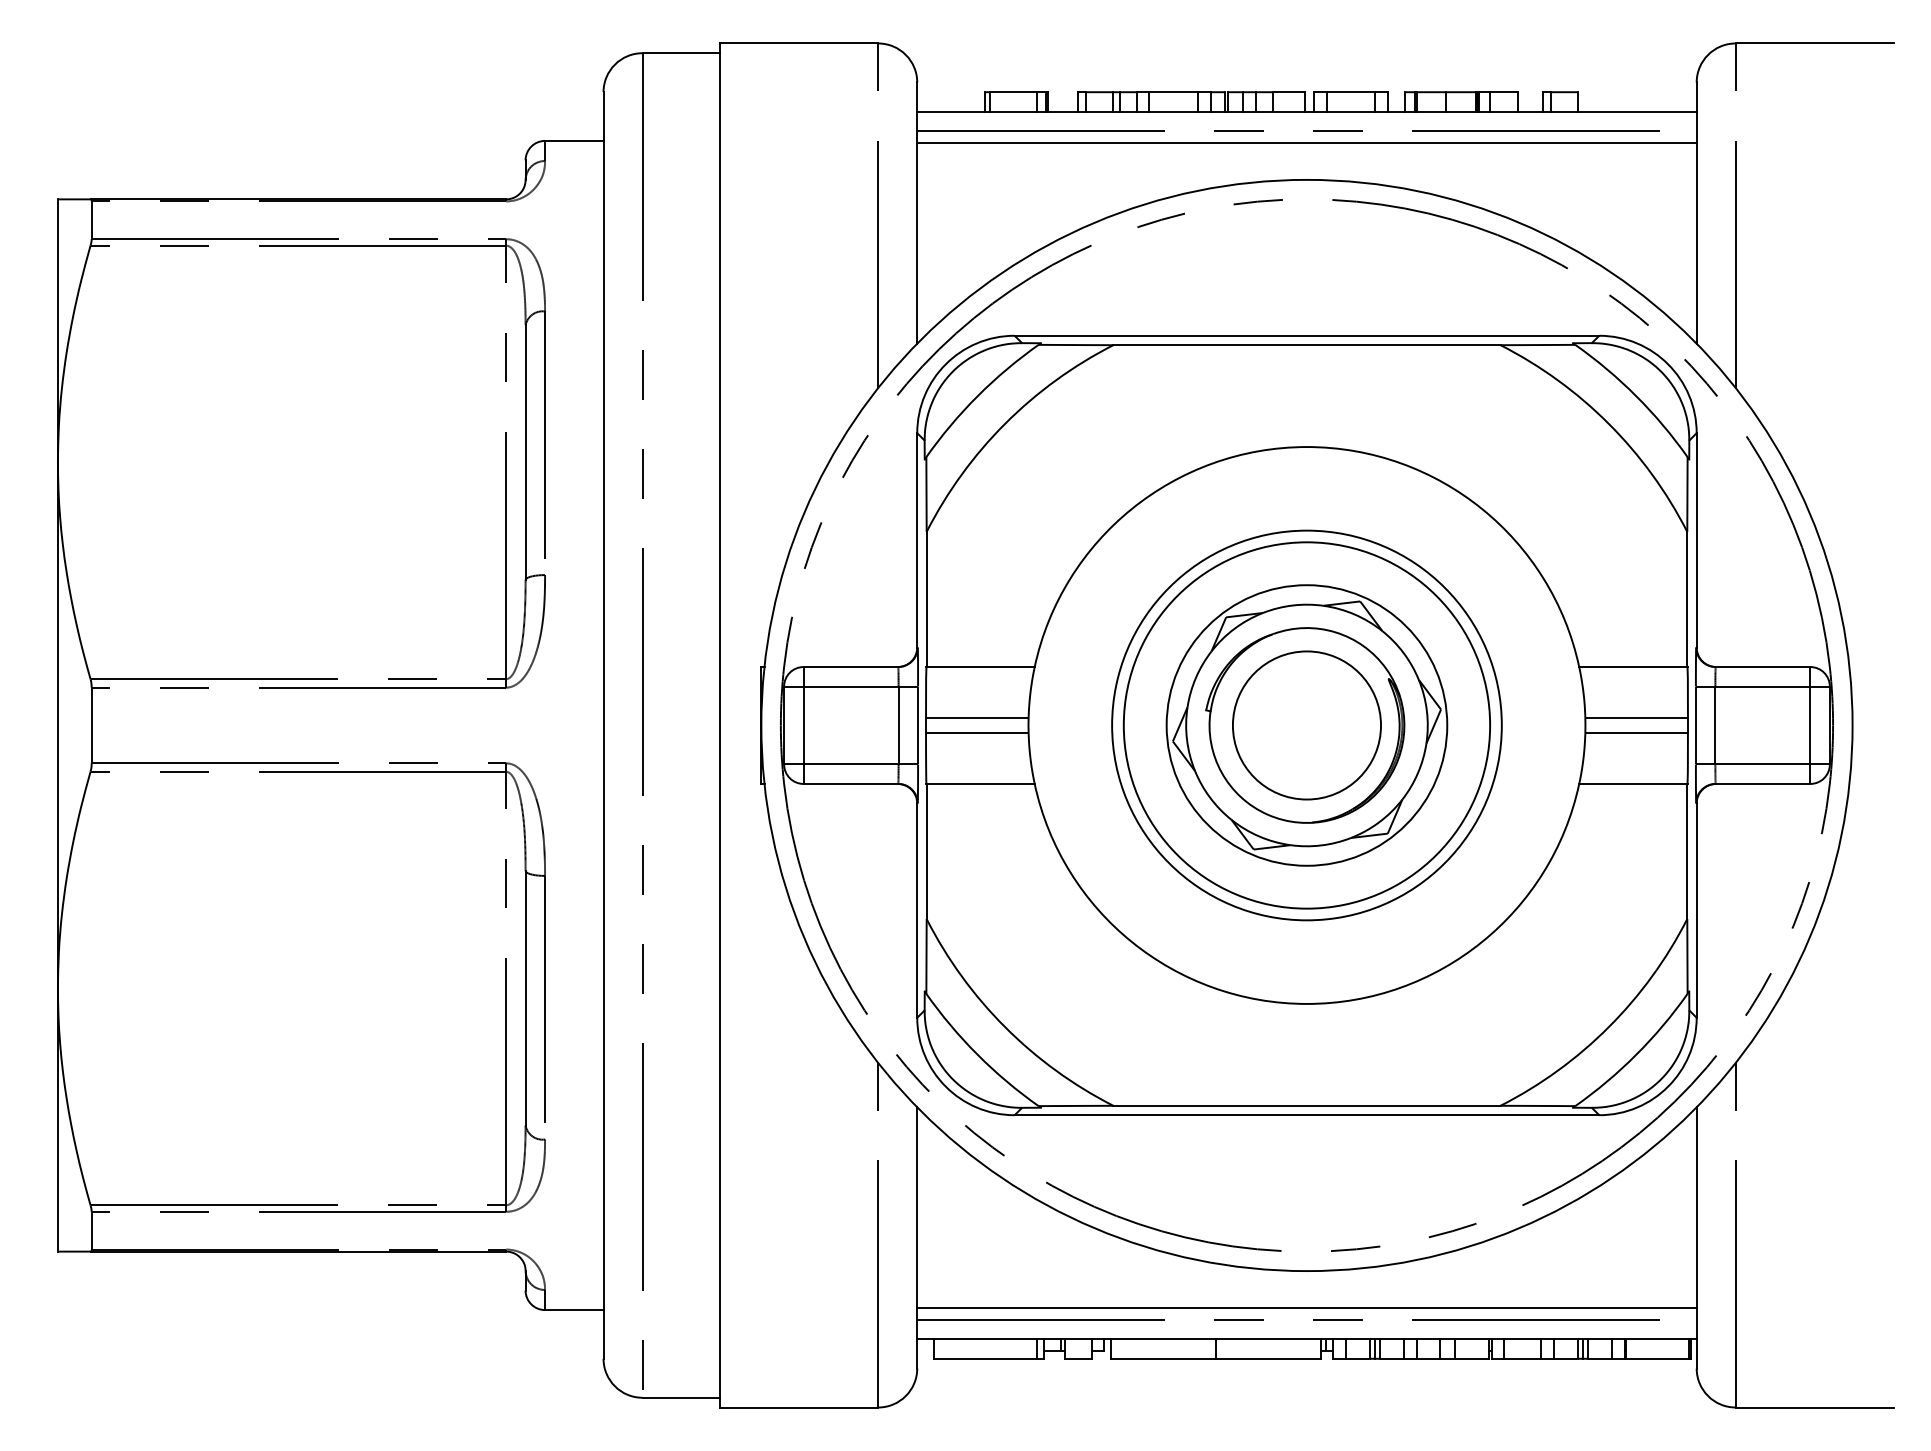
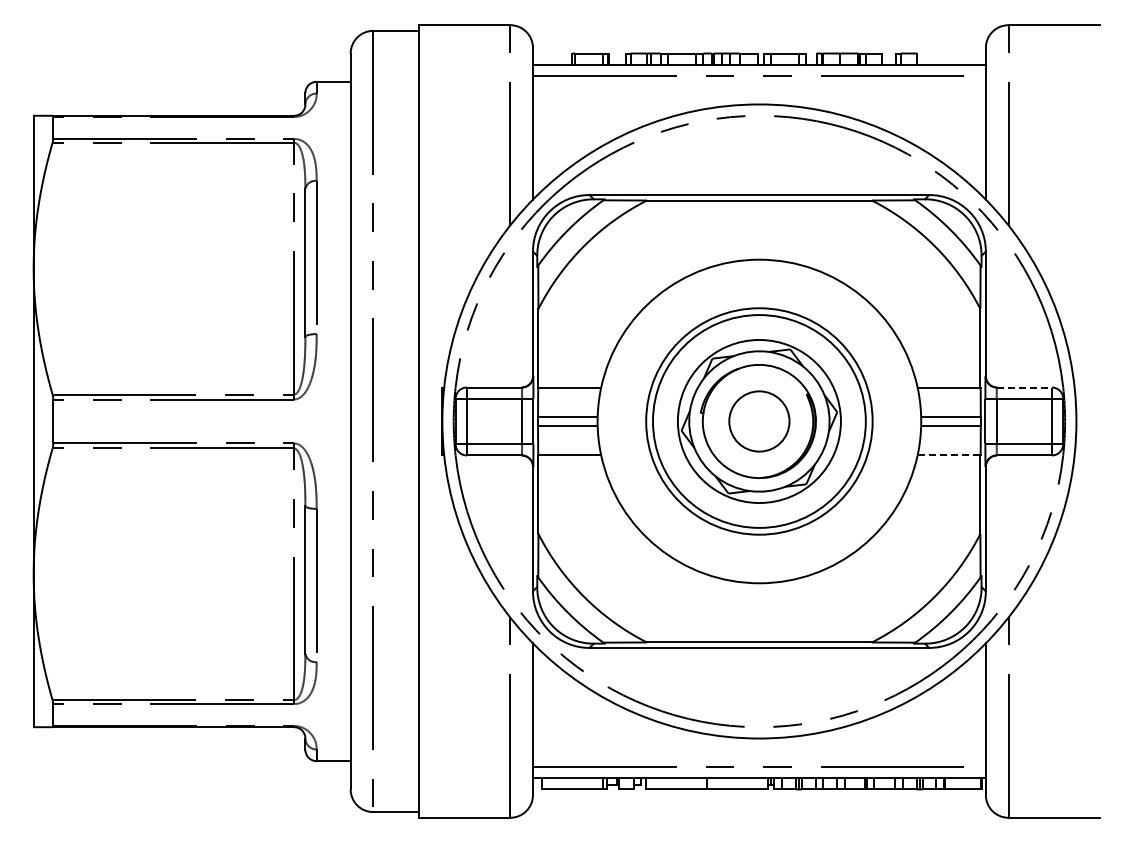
line: (1305, 143) -> (758, 83), removed
line: (1763, 666) -> (1024, 387), solid -> dashed
circle: (1307, 725) -> (759, 421), size x0.7
line: (1634, 784) -> (949, 455), solid -> dashed
line: (1305, 1307) -> (758, 759), removed

